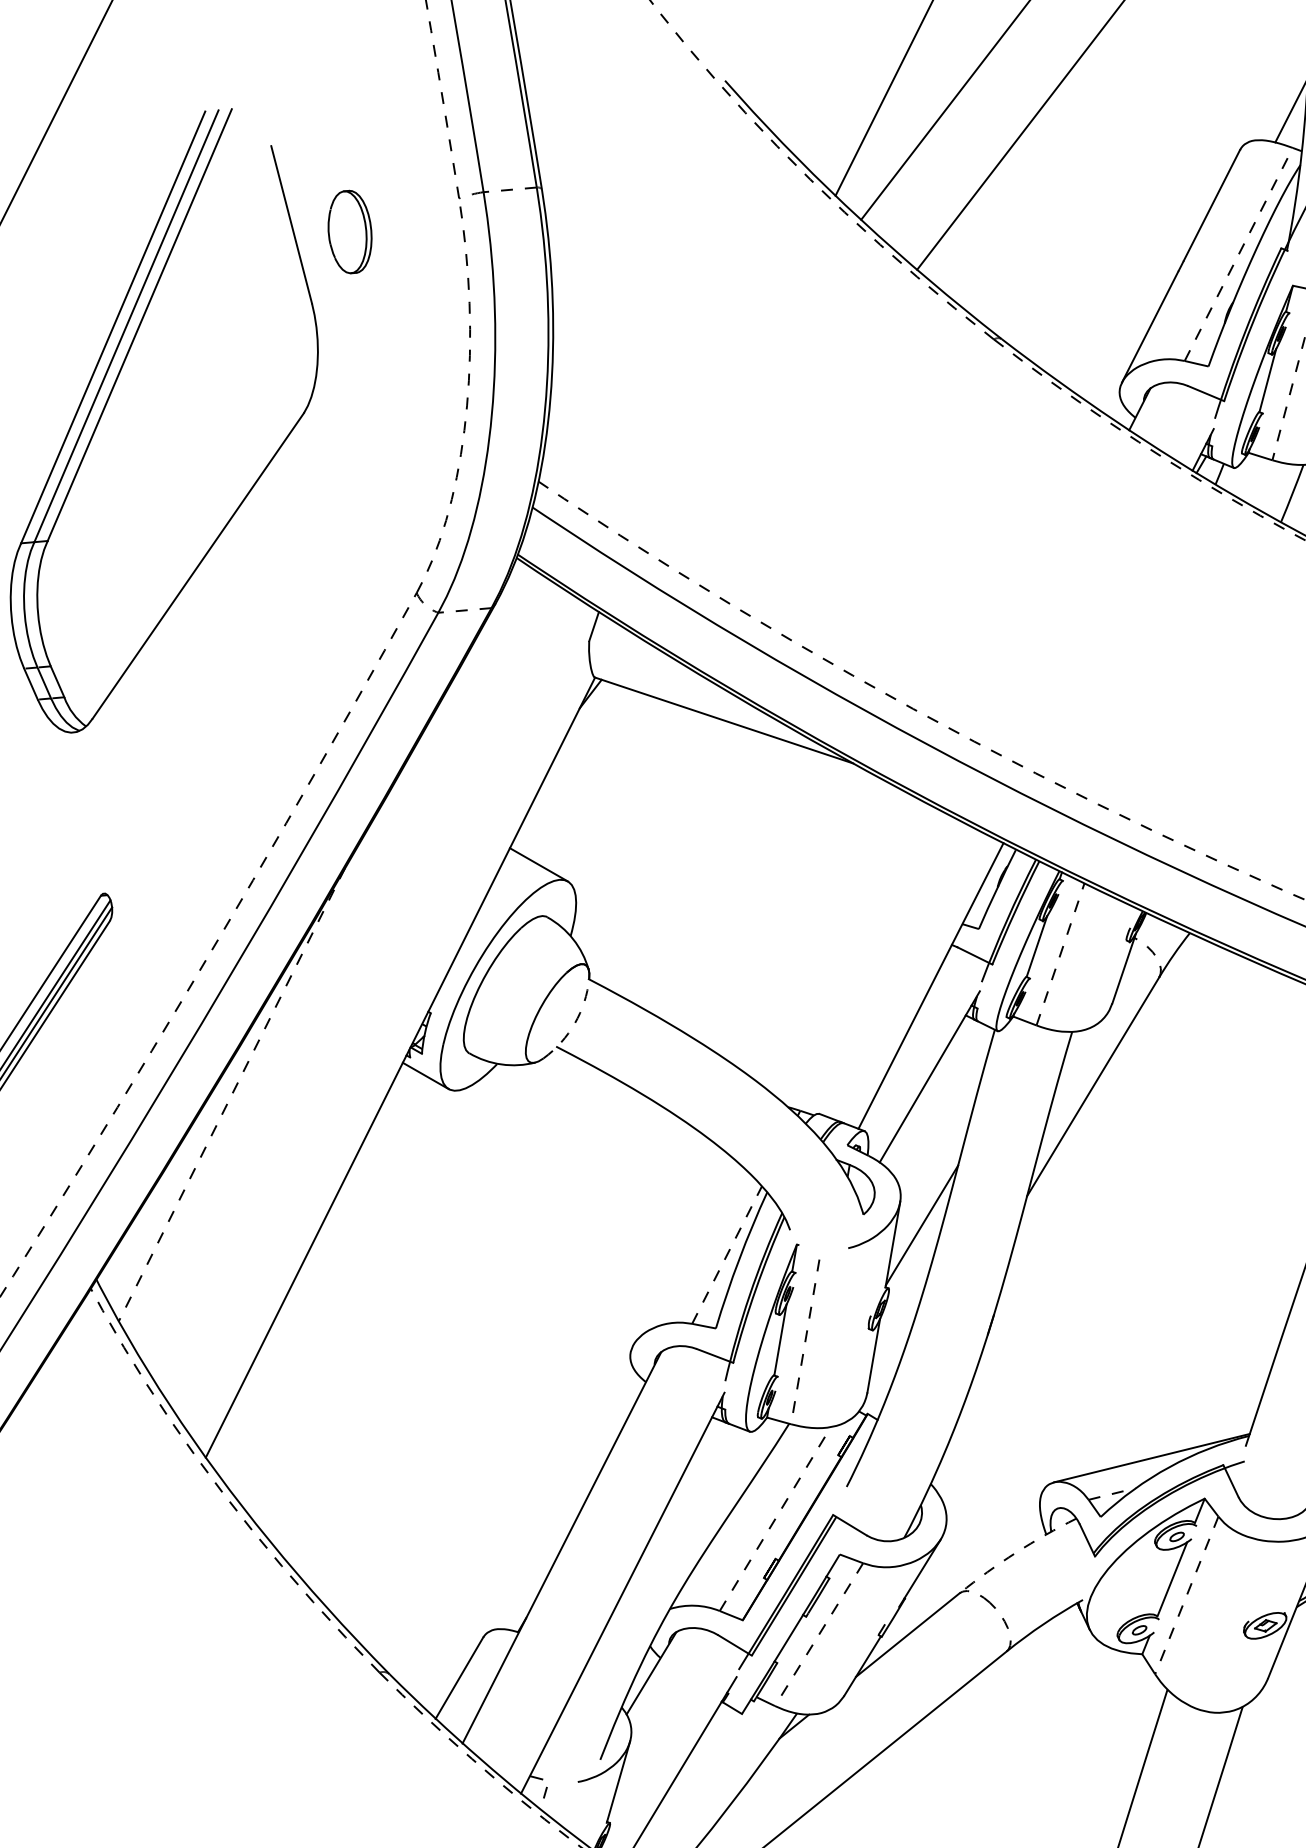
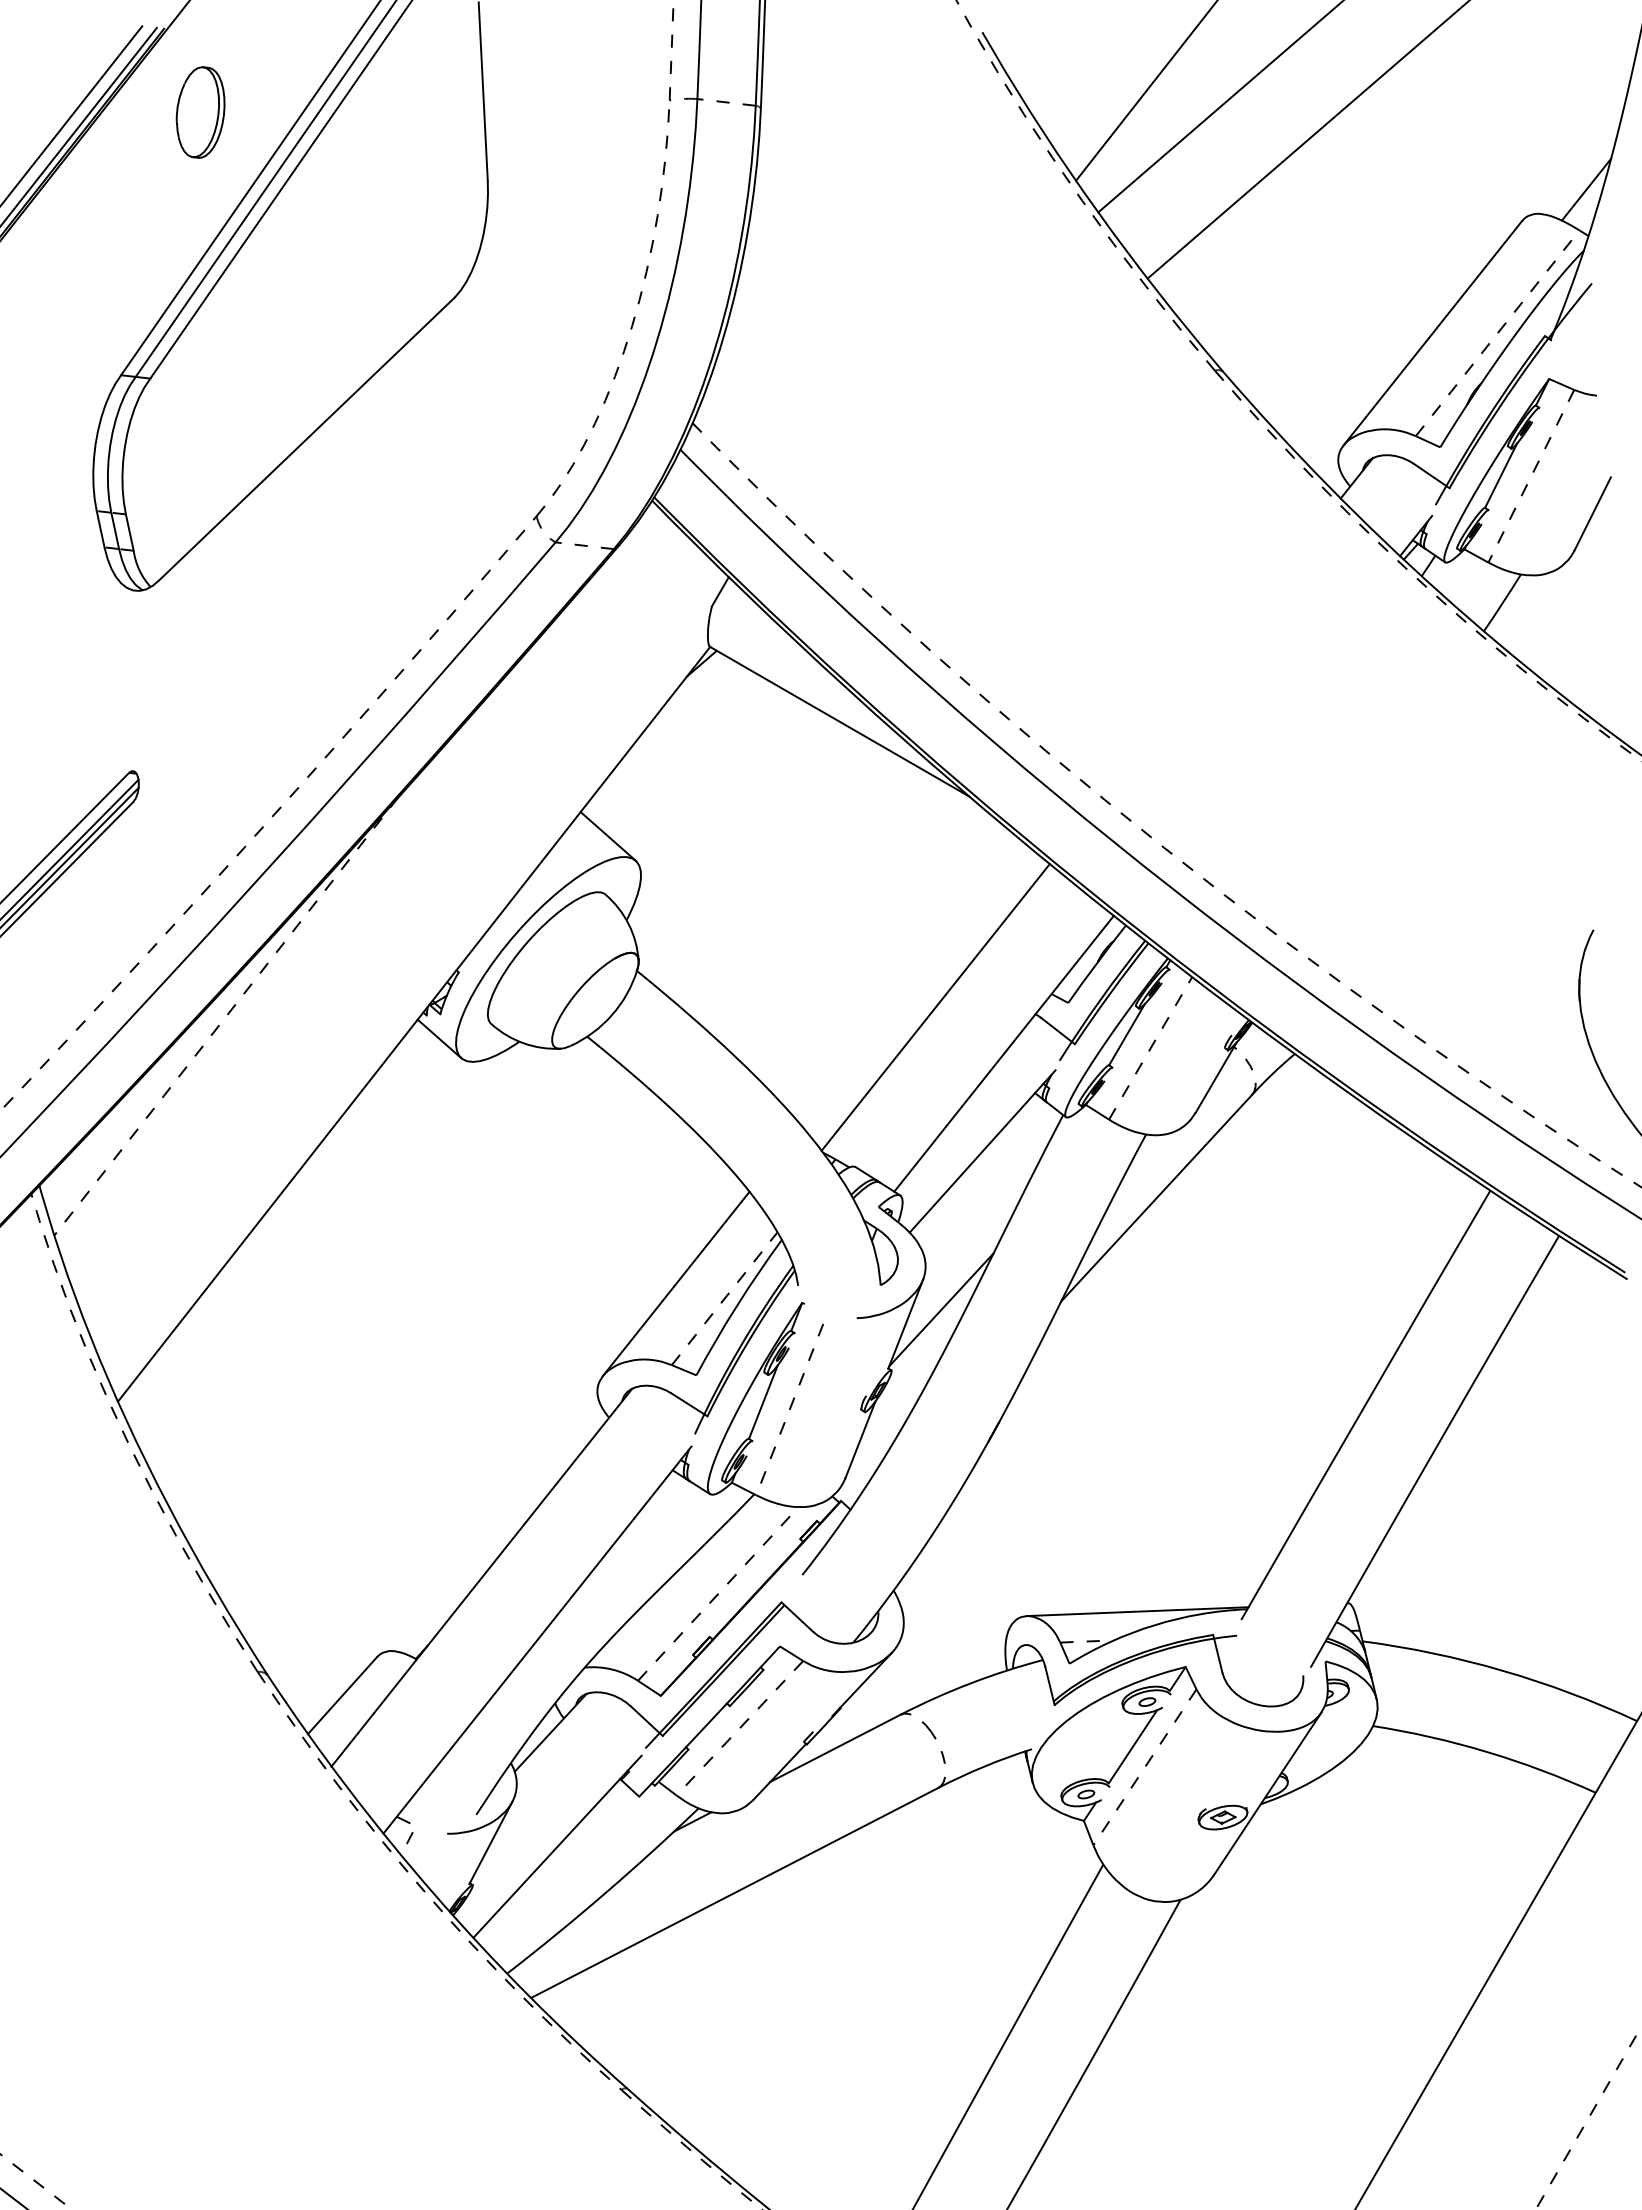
part: (349, 232) -> (200, 112), moved
line: (861, 957) -> (935, 1007), added
arc: (574, 1023) -> (611, 1015), dashed -> solid
line: (680, 1250) -> (675, 1283), added
arc: (1016, 1552) -> (970, 1683), dashed -> solid

